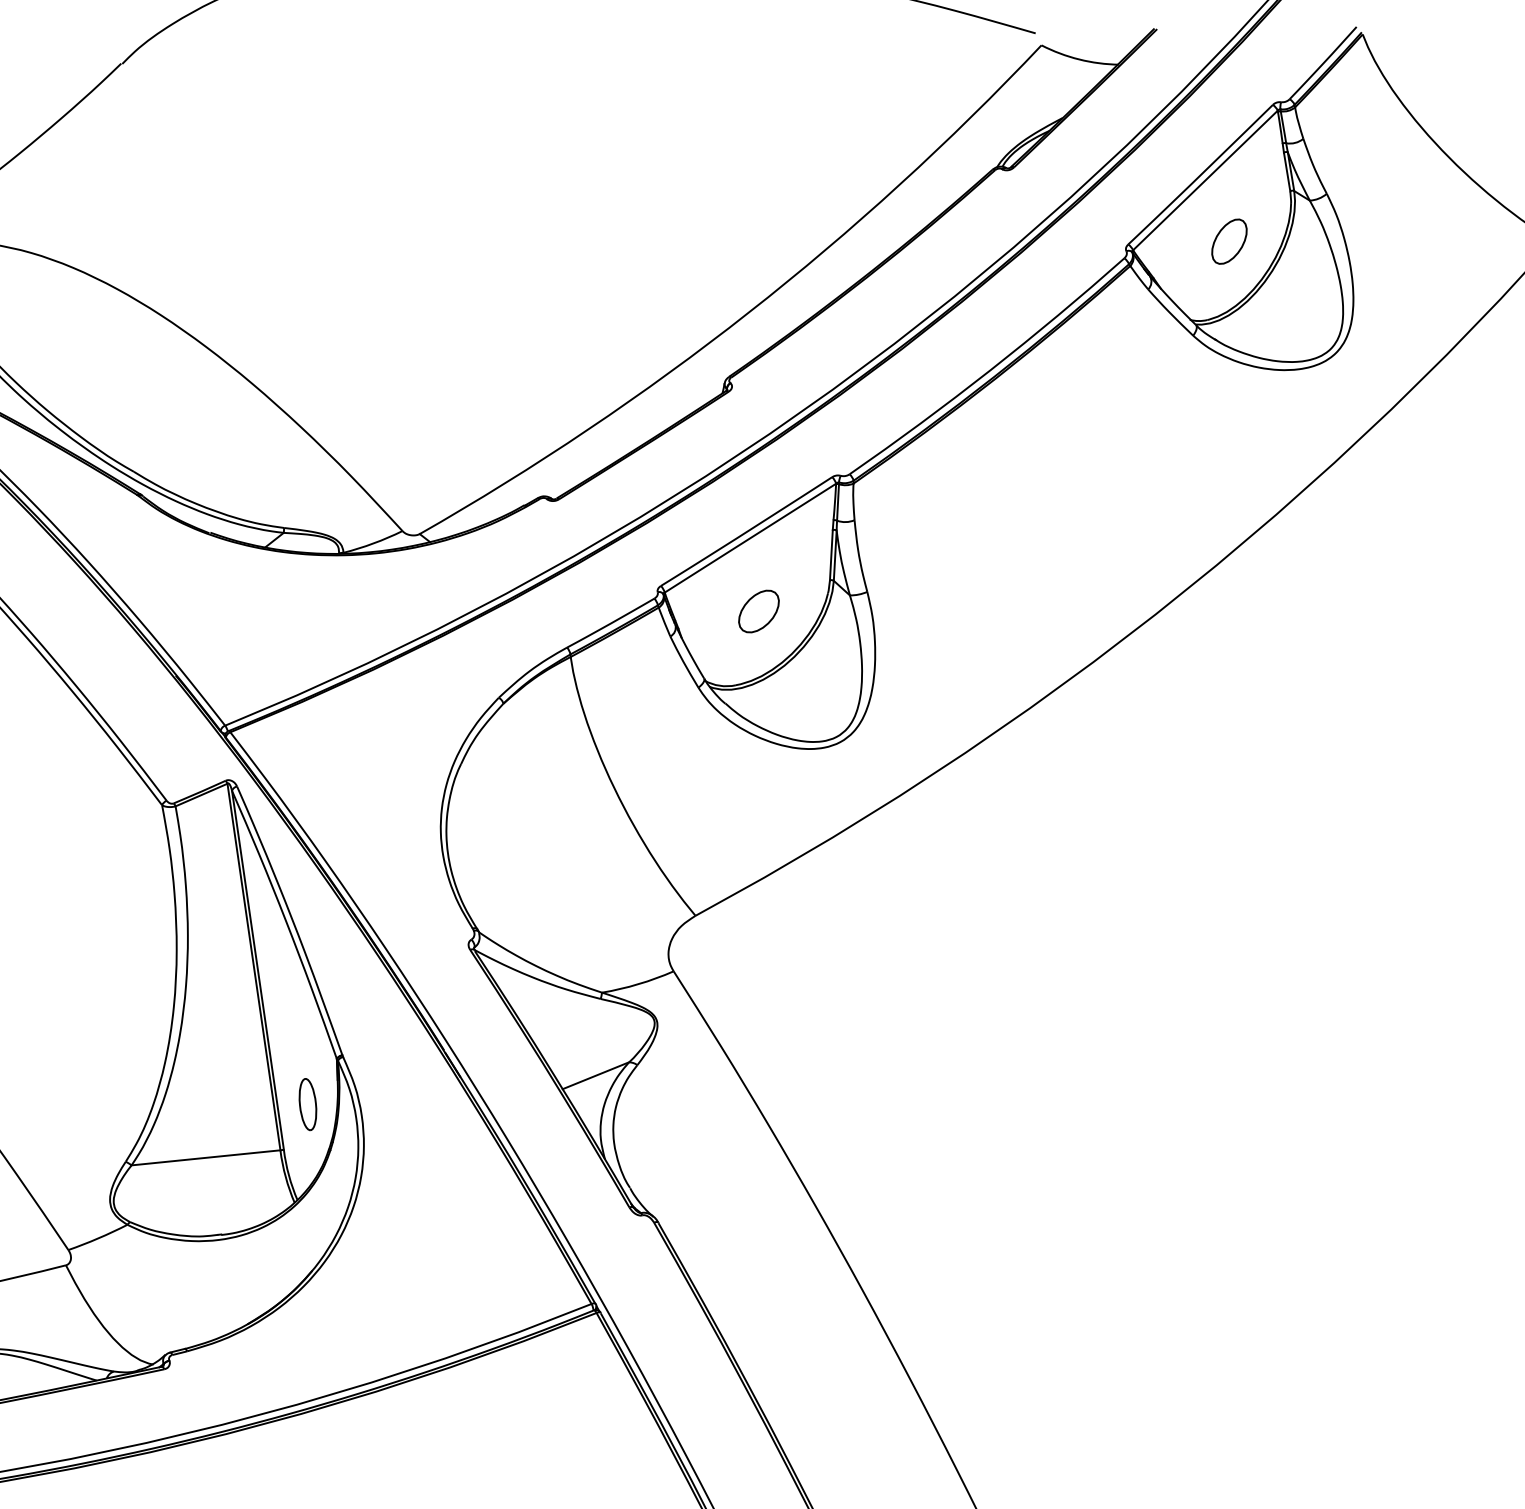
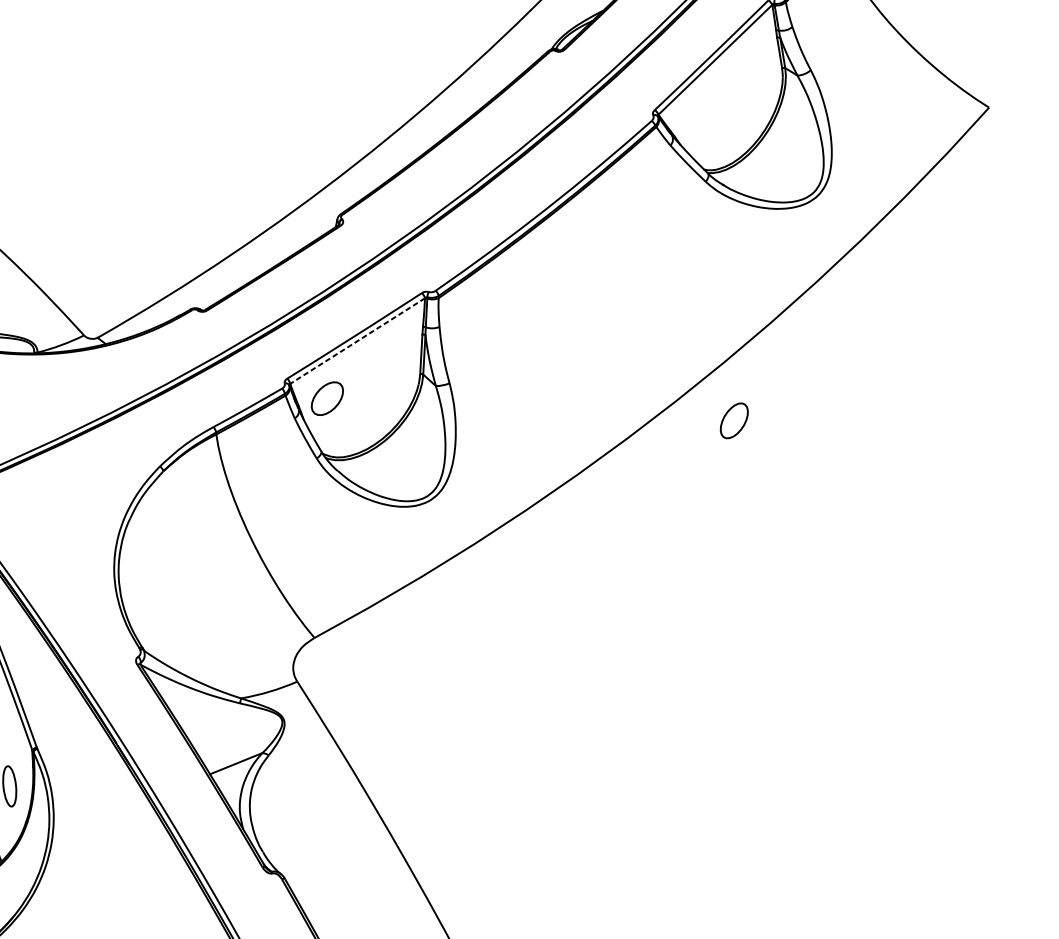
part: (1229, 241) -> (734, 420), moved
line: (750, 538) -> (357, 341), solid -> dashed
part: (758, 611) -> (327, 398), moved

